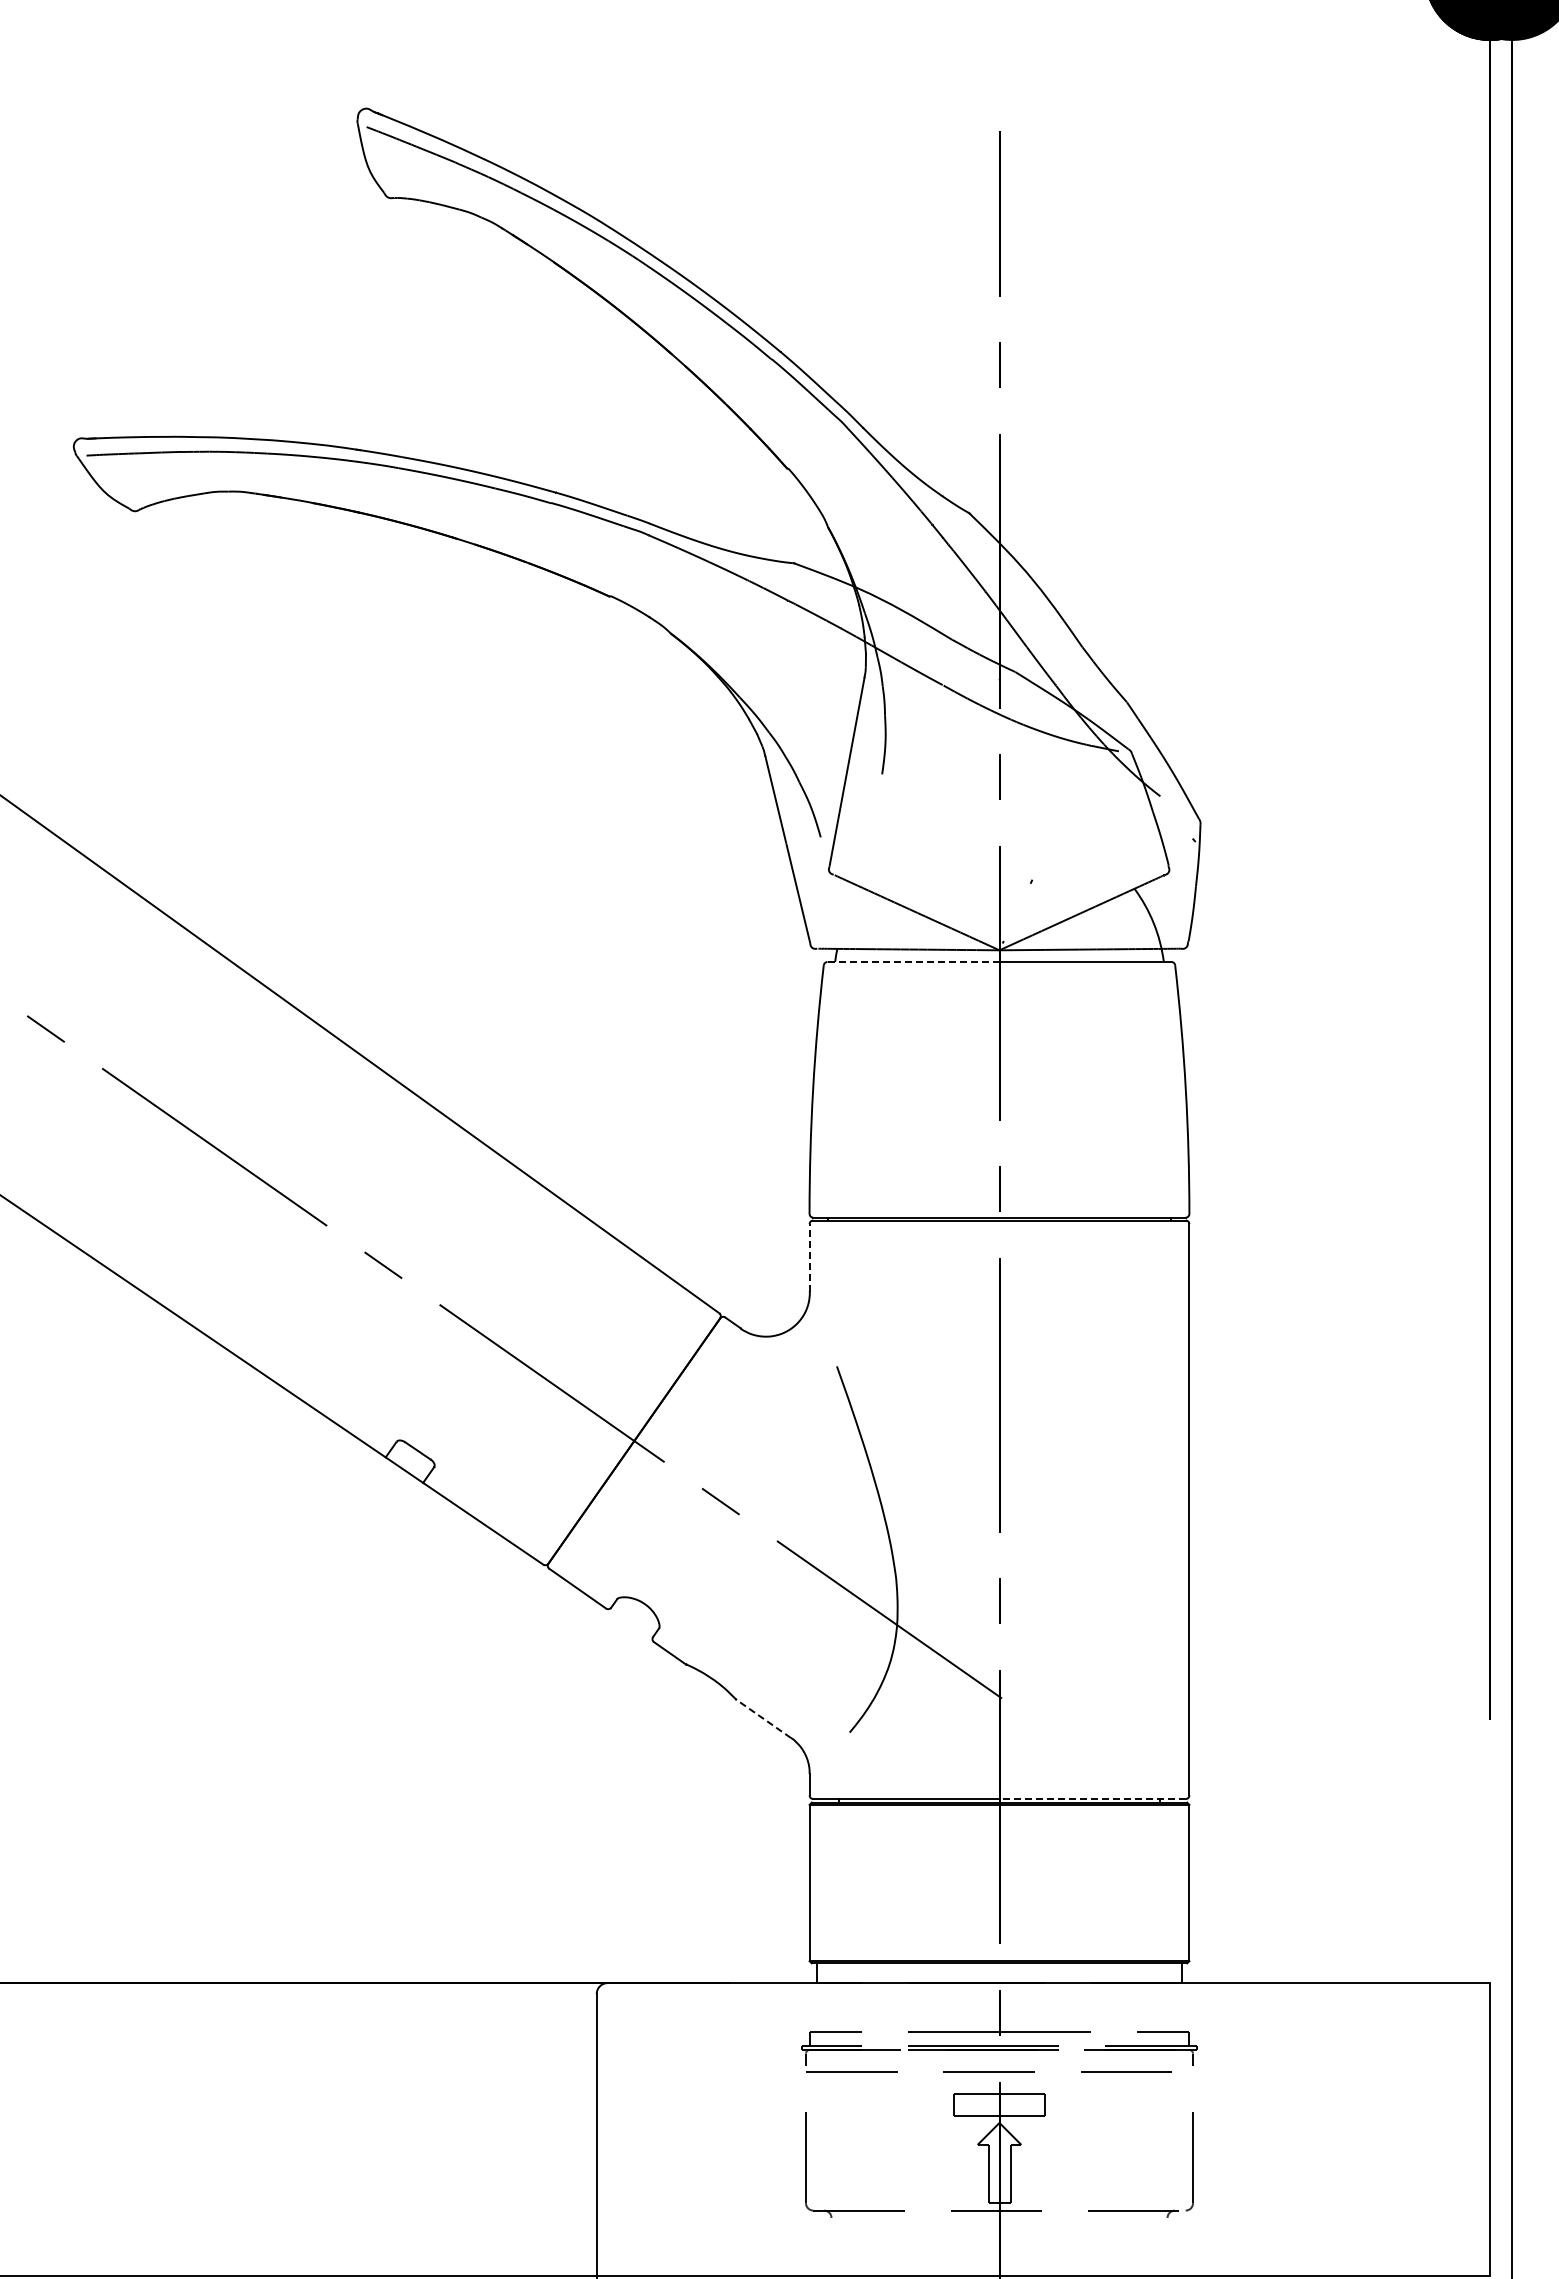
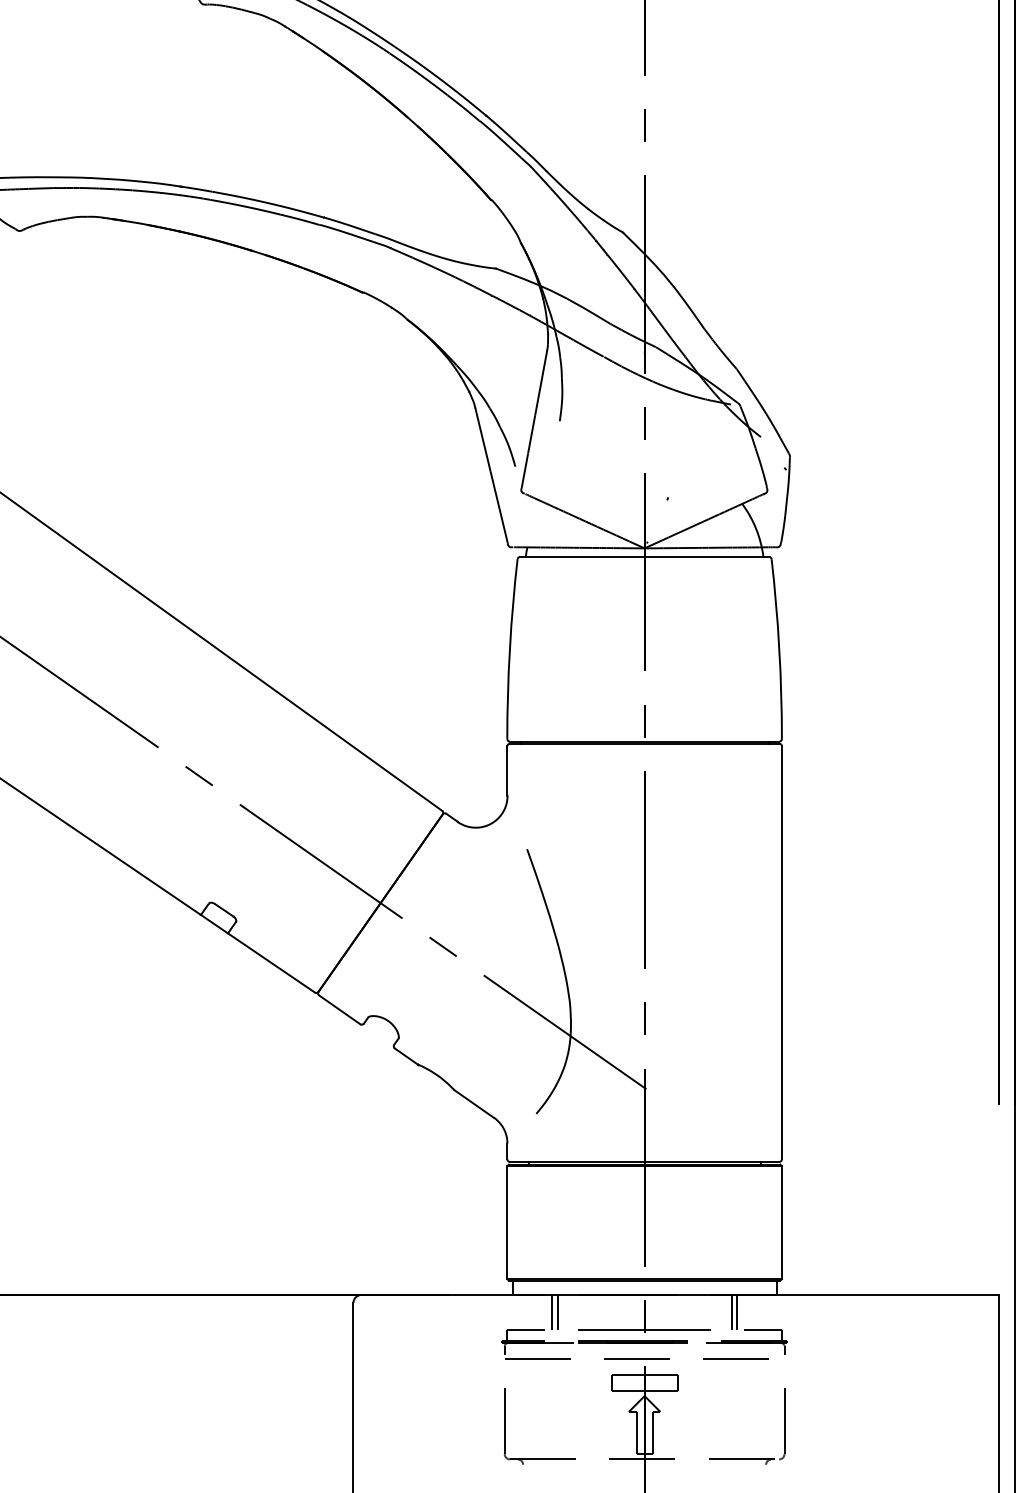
line: (914, 962) -> (583, 557), dashed -> solid
line: (809, 1257) -> (507, 770), dashed -> solid
line: (763, 1718) -> (474, 1103), dashed -> solid
line: (1092, 1798) -> (711, 1161), dashed -> solid
line: (871, 2007) -> (552, 1312), added
line: (879, 2007) -> (557, 1312), added
line: (1119, 2007) -> (731, 1312), added
line: (1127, 2007) -> (737, 1312), added

